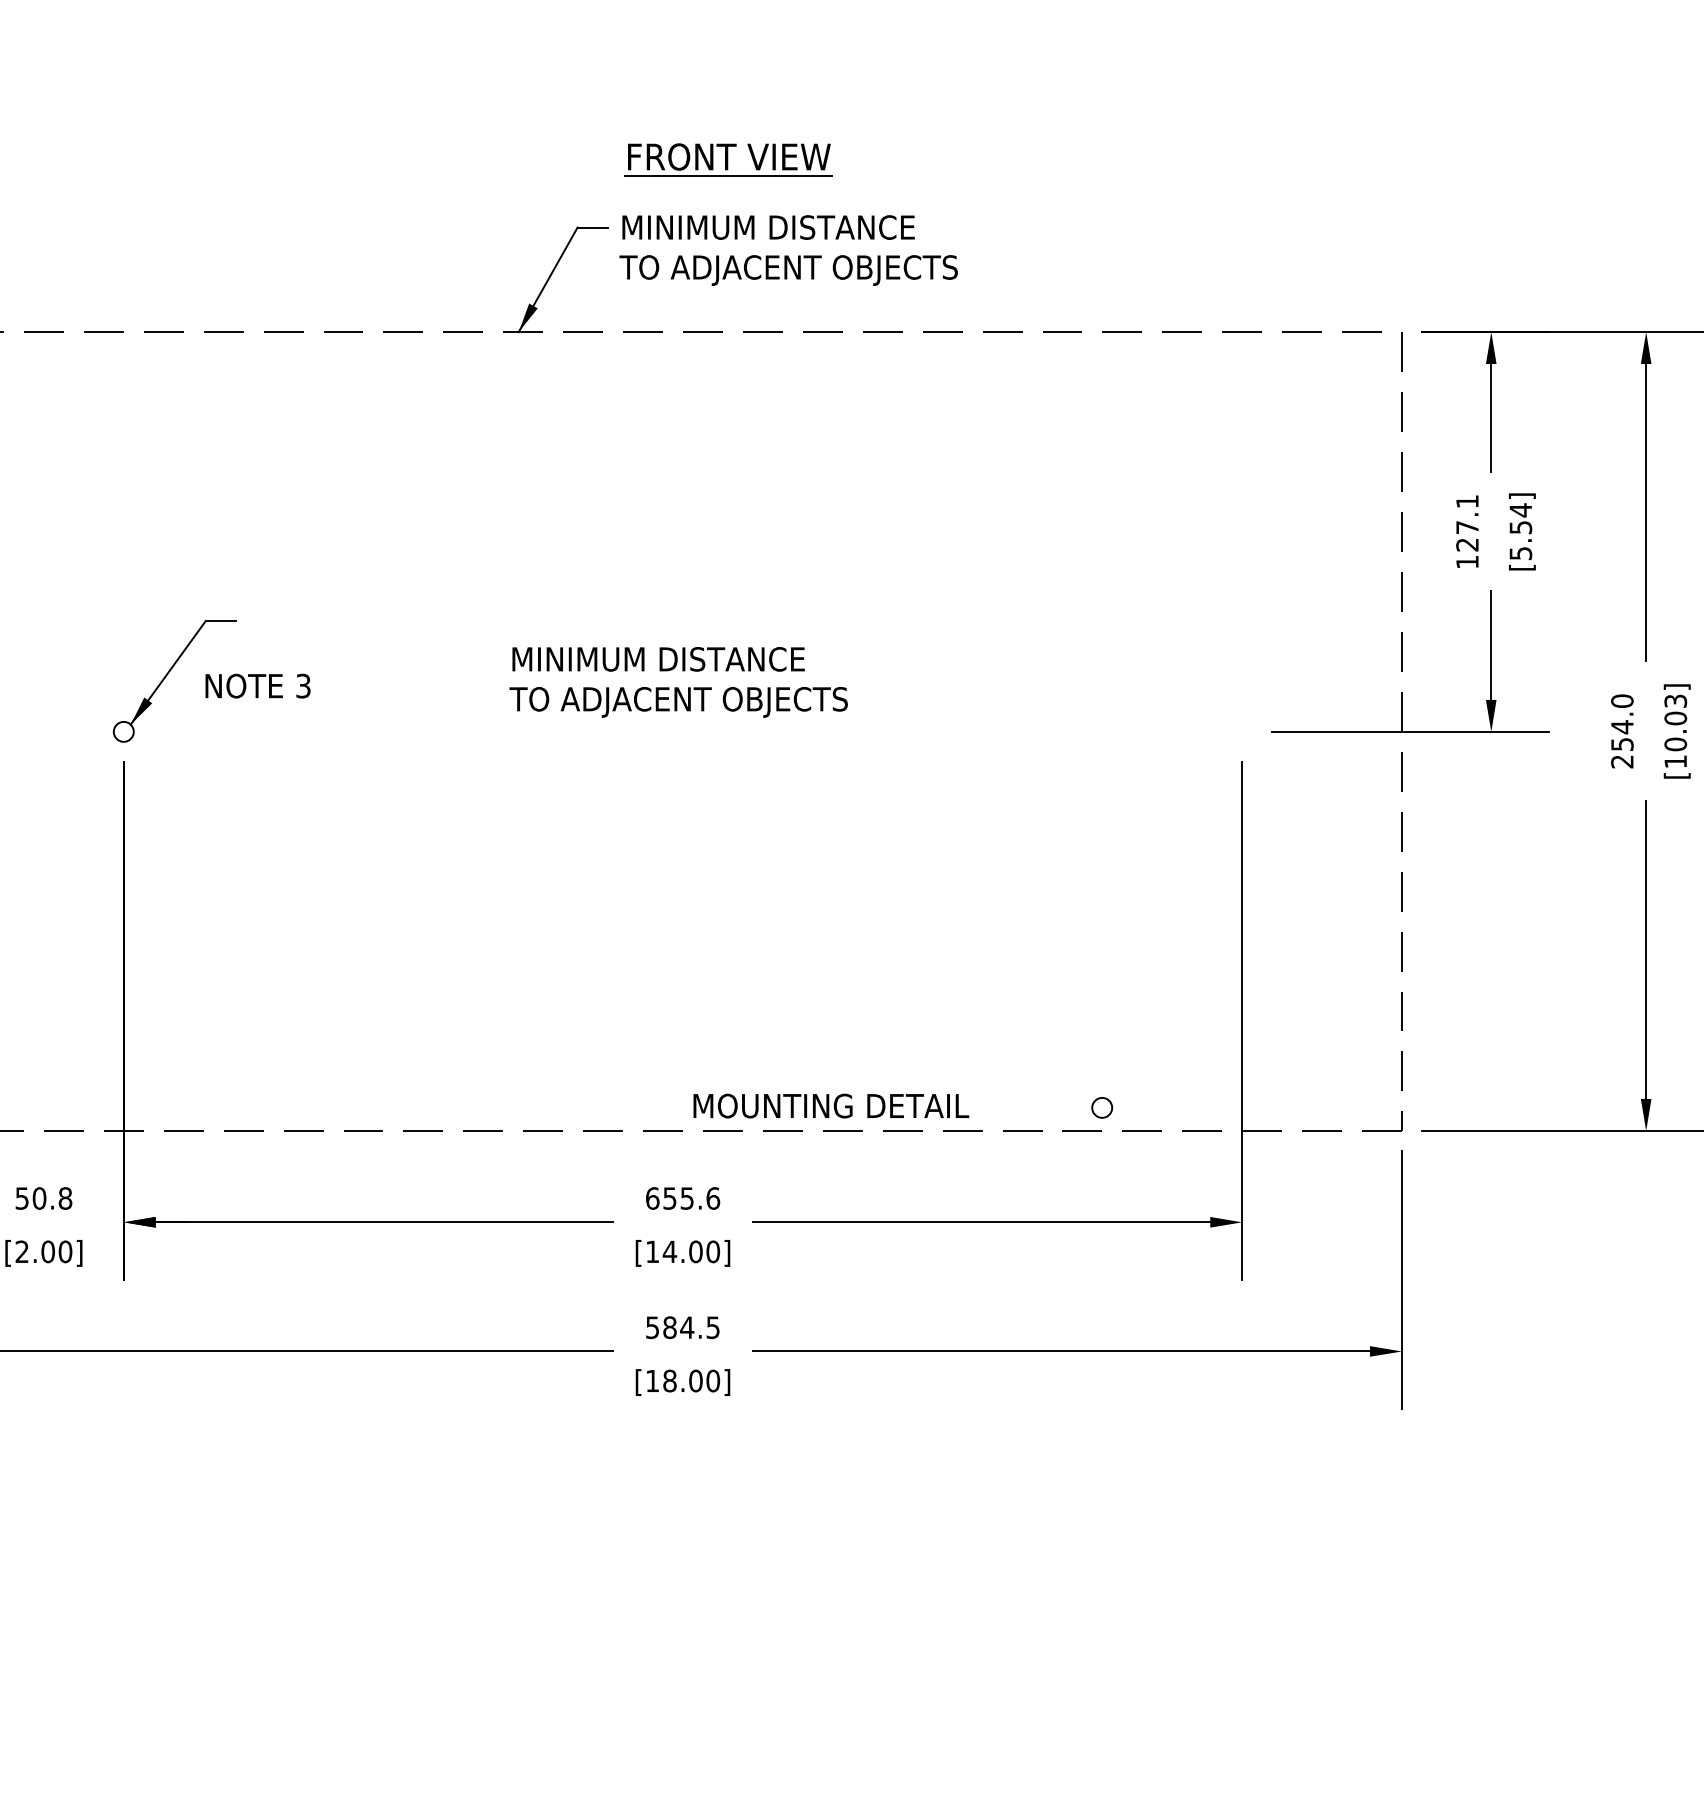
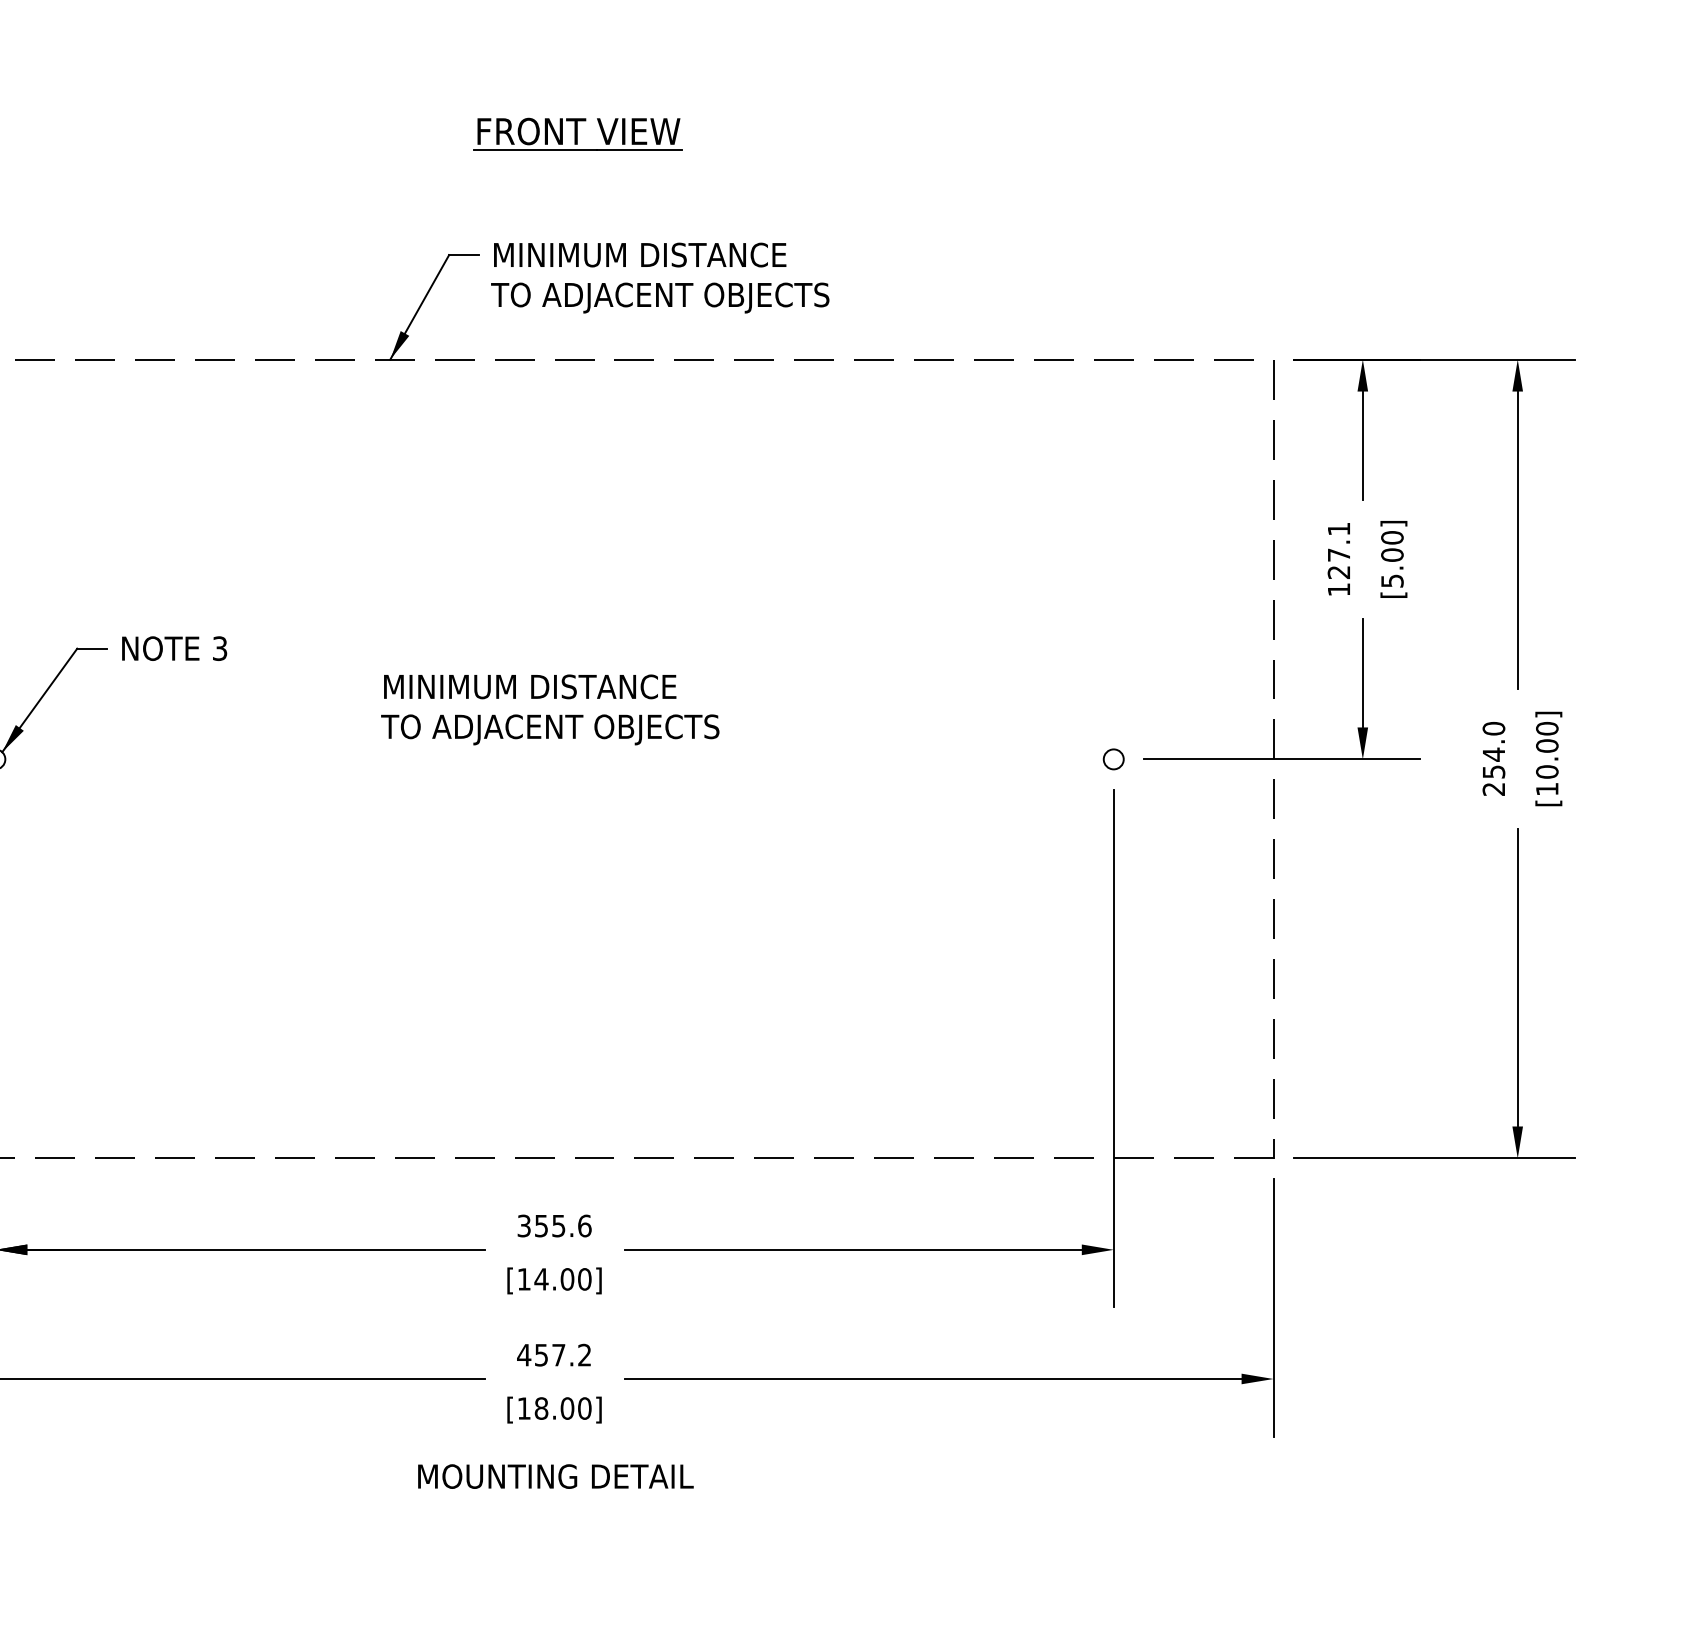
part: (728, 159) -> (578, 134), moved
text: (1520, 518) -> (1392, 546), [5.54] -> [5.00]
text: (257, 685) -> (174, 648), moved
text: (1675, 700) -> (1547, 728), [10.03] -> [10.00]
text: (831, 1105) -> (556, 1476), moved
circle: (1102, 1107) -> (1114, 759), moved
text: (652, 1198) -> (524, 1226), 655.6 -> 355.6
text: (682, 1327) -> (554, 1355), 584.5 -> 457.2

